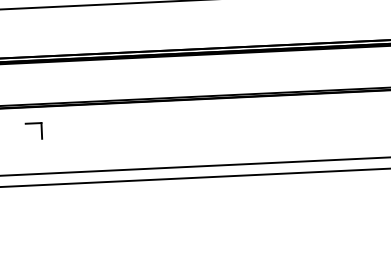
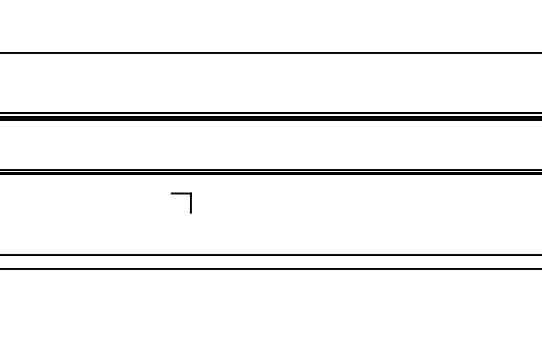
part: (32, 124) -> (180, 194), moved

